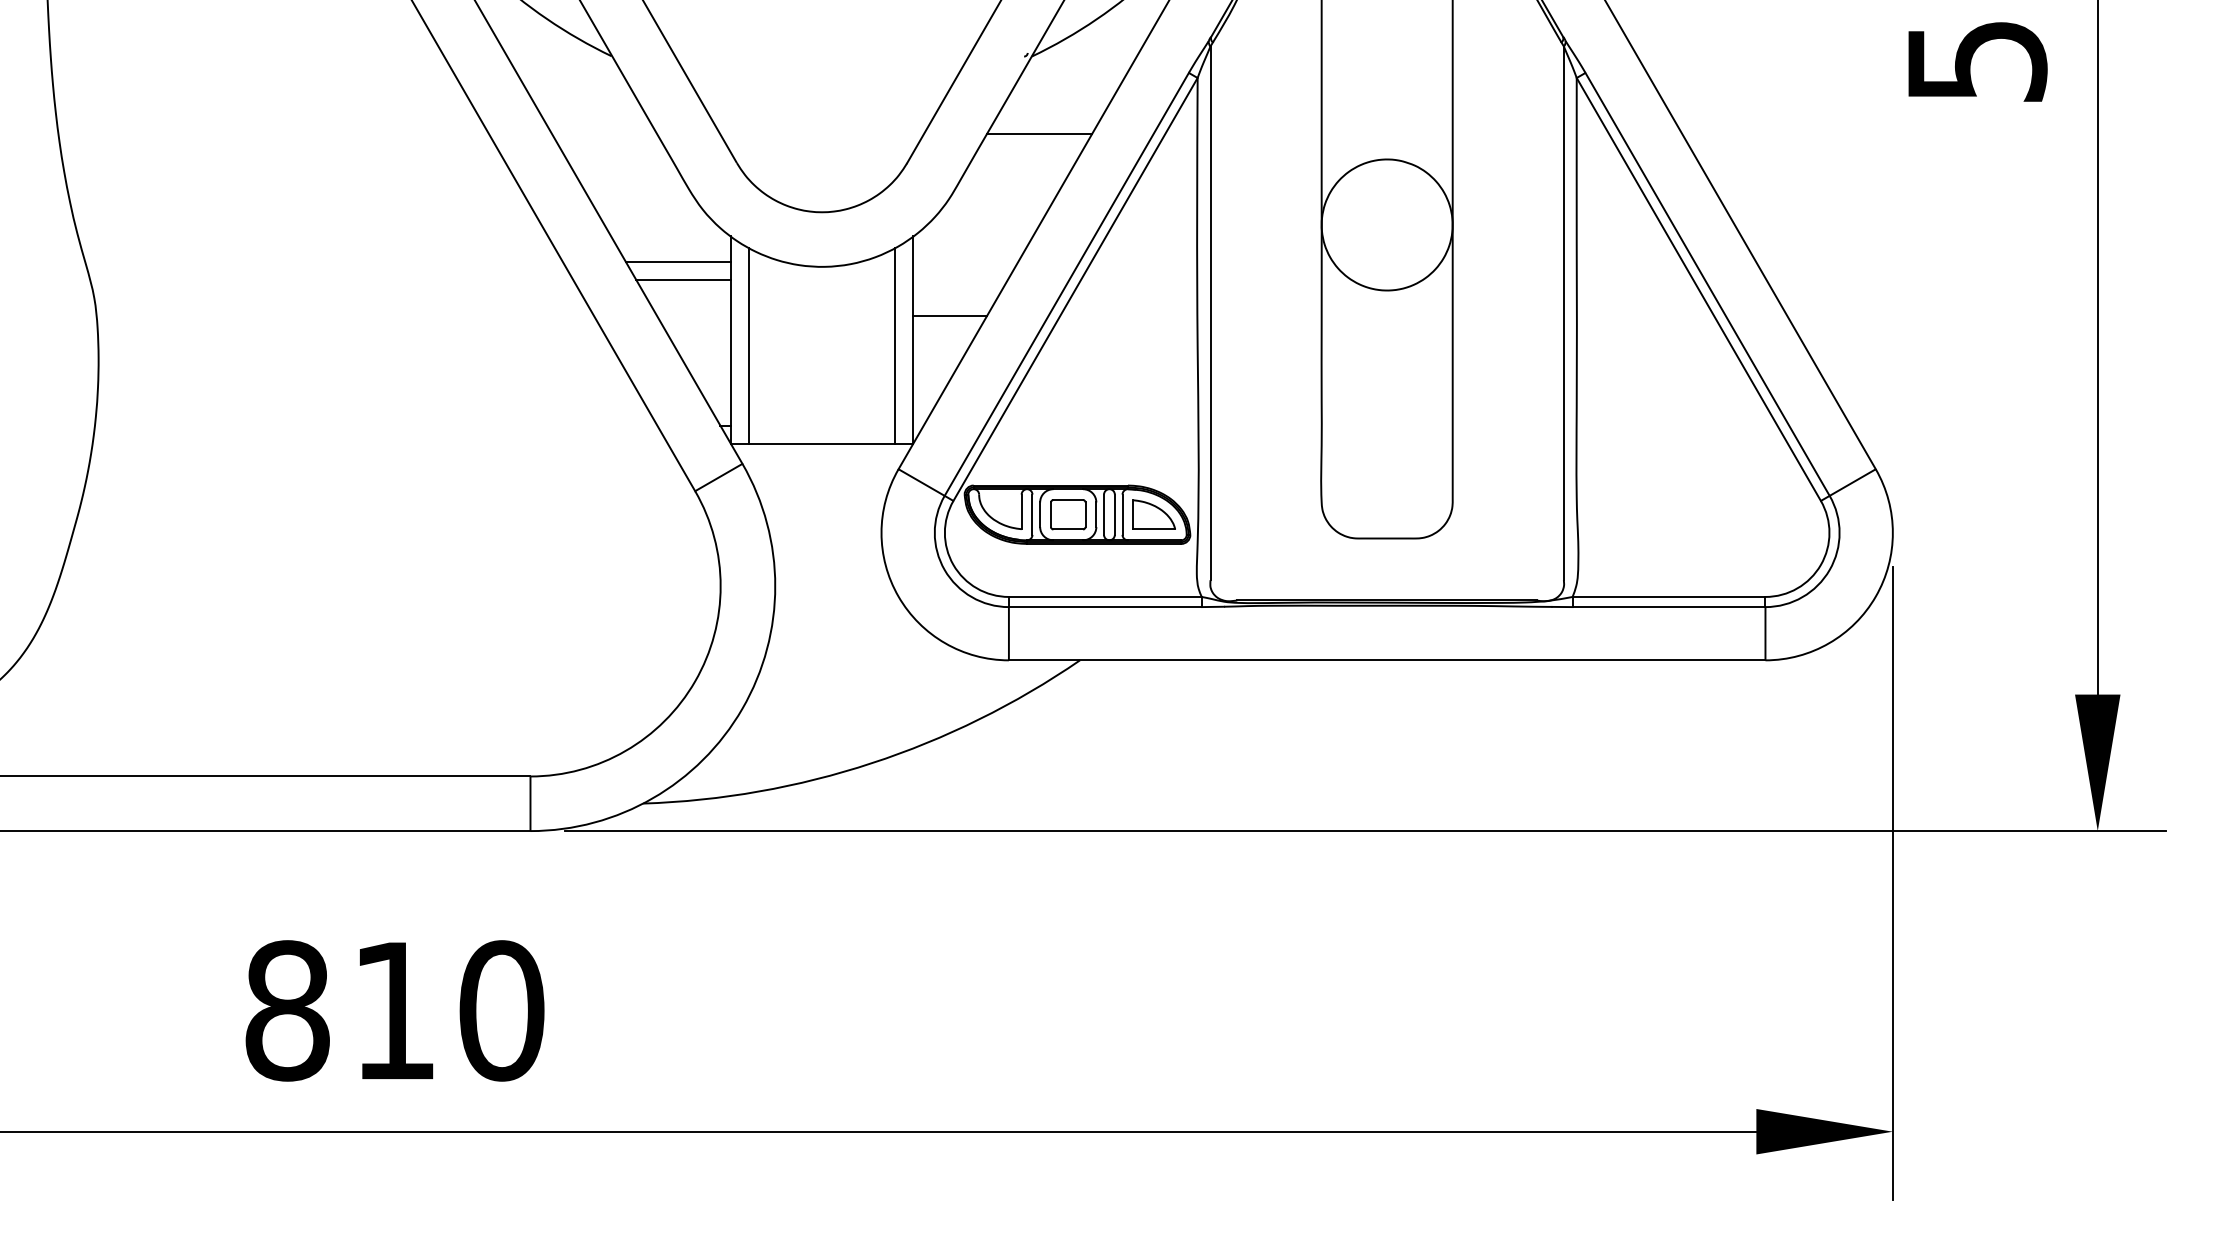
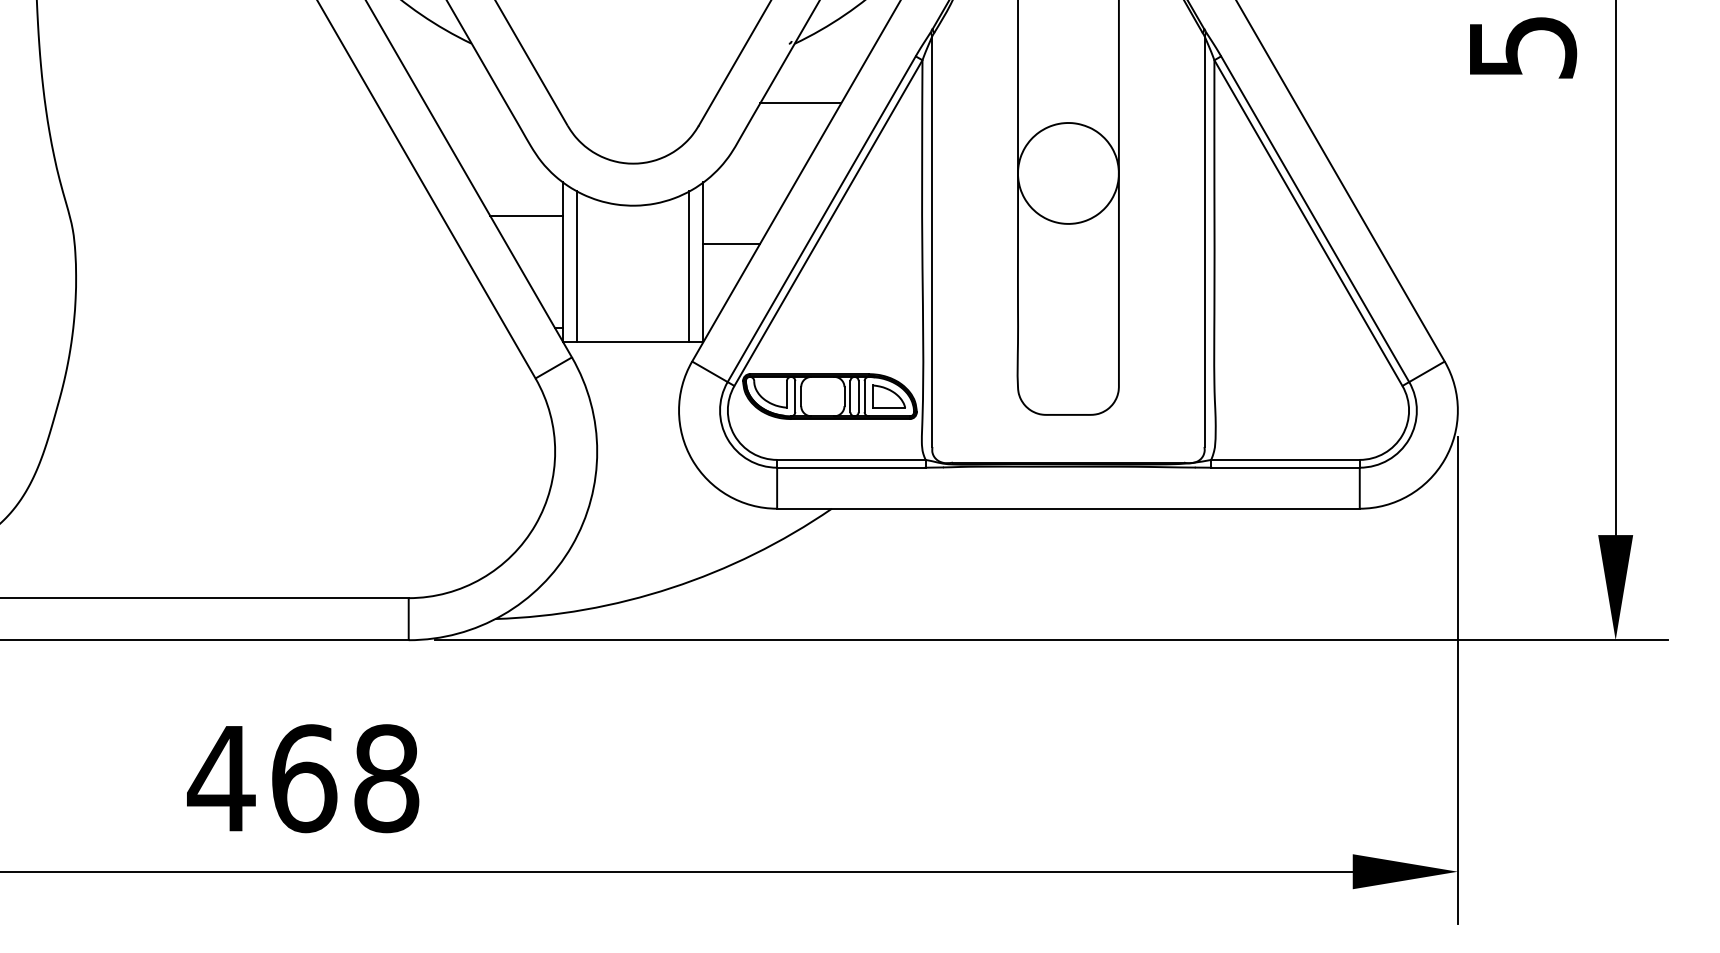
line: (678, 261) -> (522, 201), removed
part: (1068, 514) -> (823, 396), removed
text: (393, 1010) -> (303, 778), 810 -> 468

